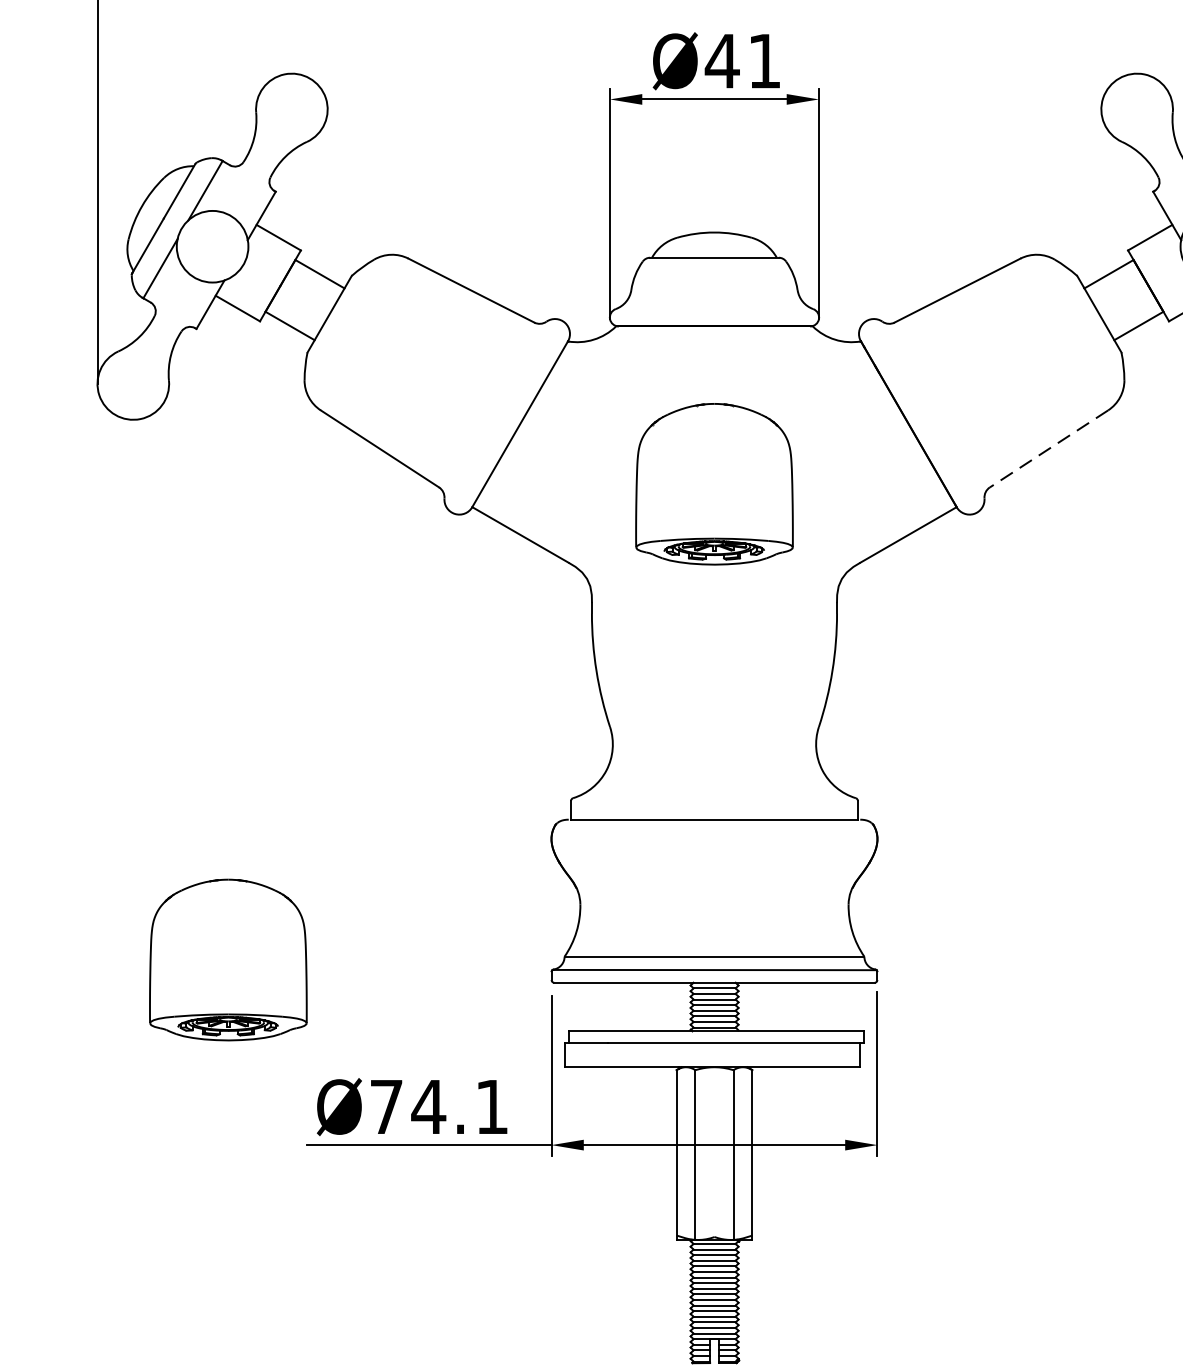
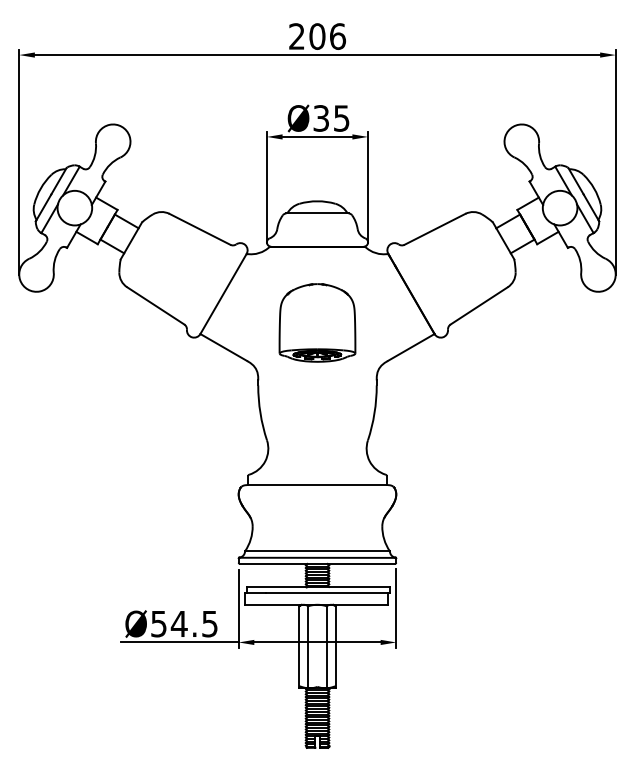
text: (741, 61) -> (330, 118), Ø41 -> Ø35
line: (1047, 450) -> (478, 306), dashed -> solid
part: (228, 959) -> (82, 552), removed
text: (439, 1107) -> (184, 624), Ø74.1 -> Ø54.5

